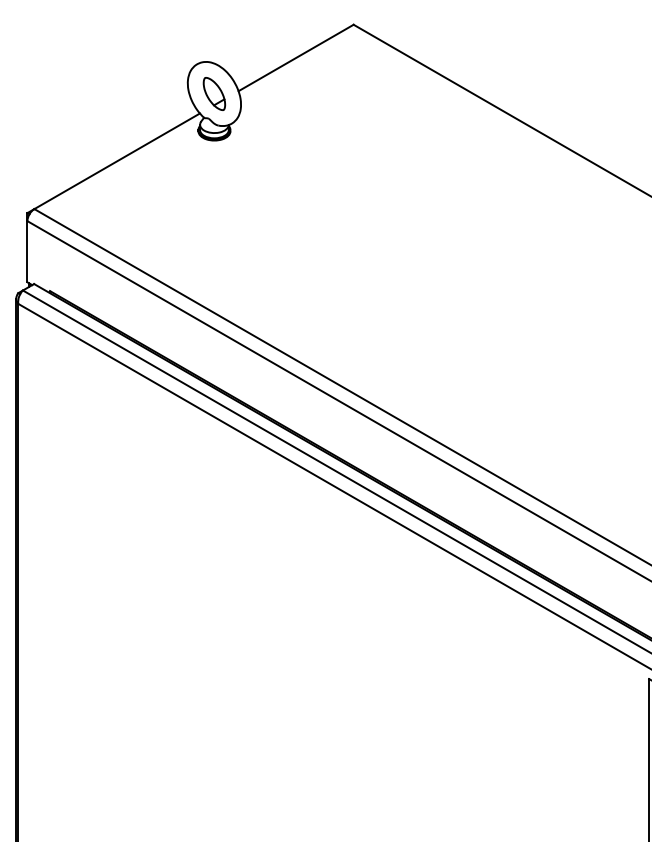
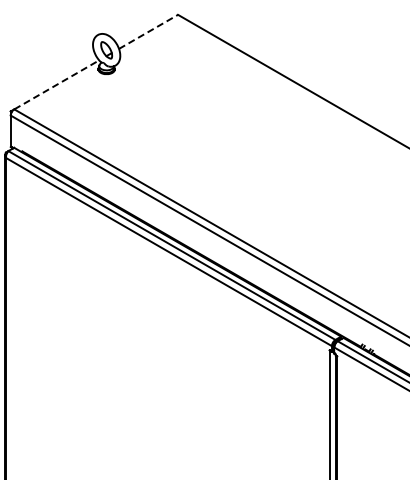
line: (296, 57) -> (148, 31), solid -> dashed
line: (118, 160) -> (57, 84), solid -> dashed

